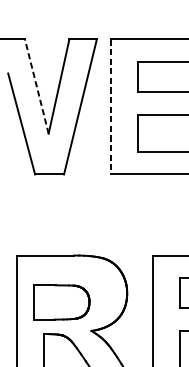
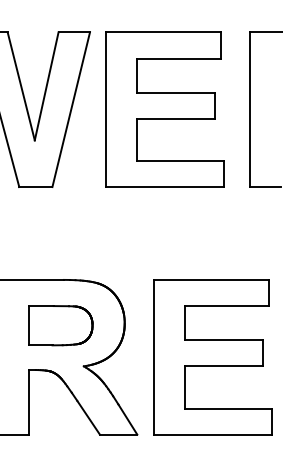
line: (37, 86) -> (21, 86), dashed -> solid
line: (110, 107) -> (105, 110), dashed -> solid
part: (61, 302) -> (60, 325), moved

